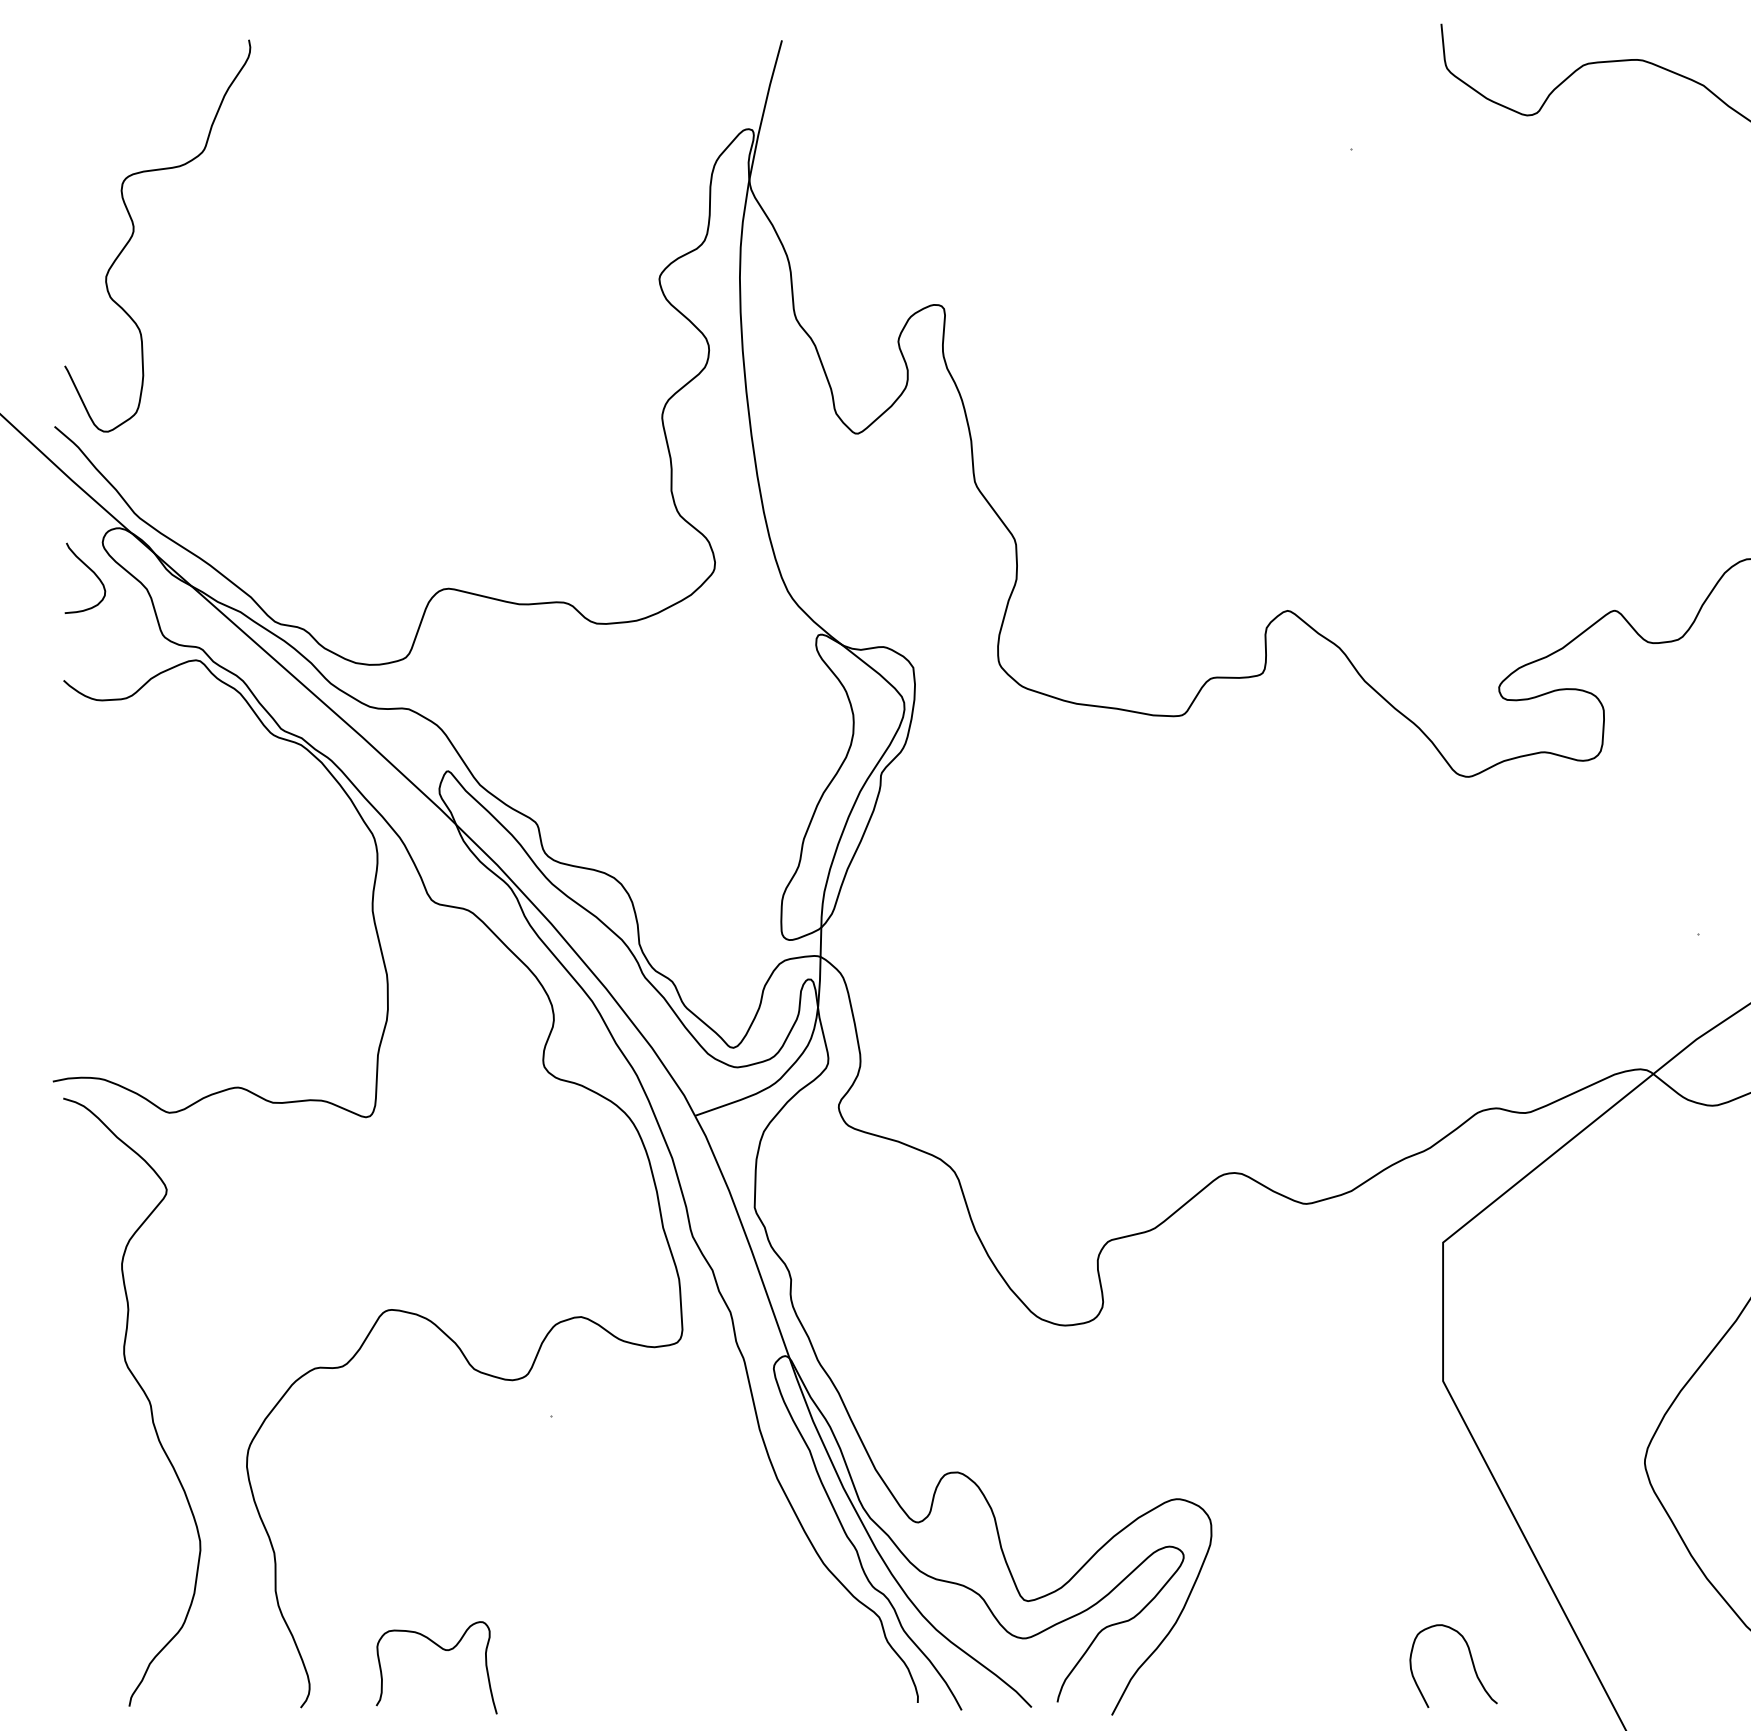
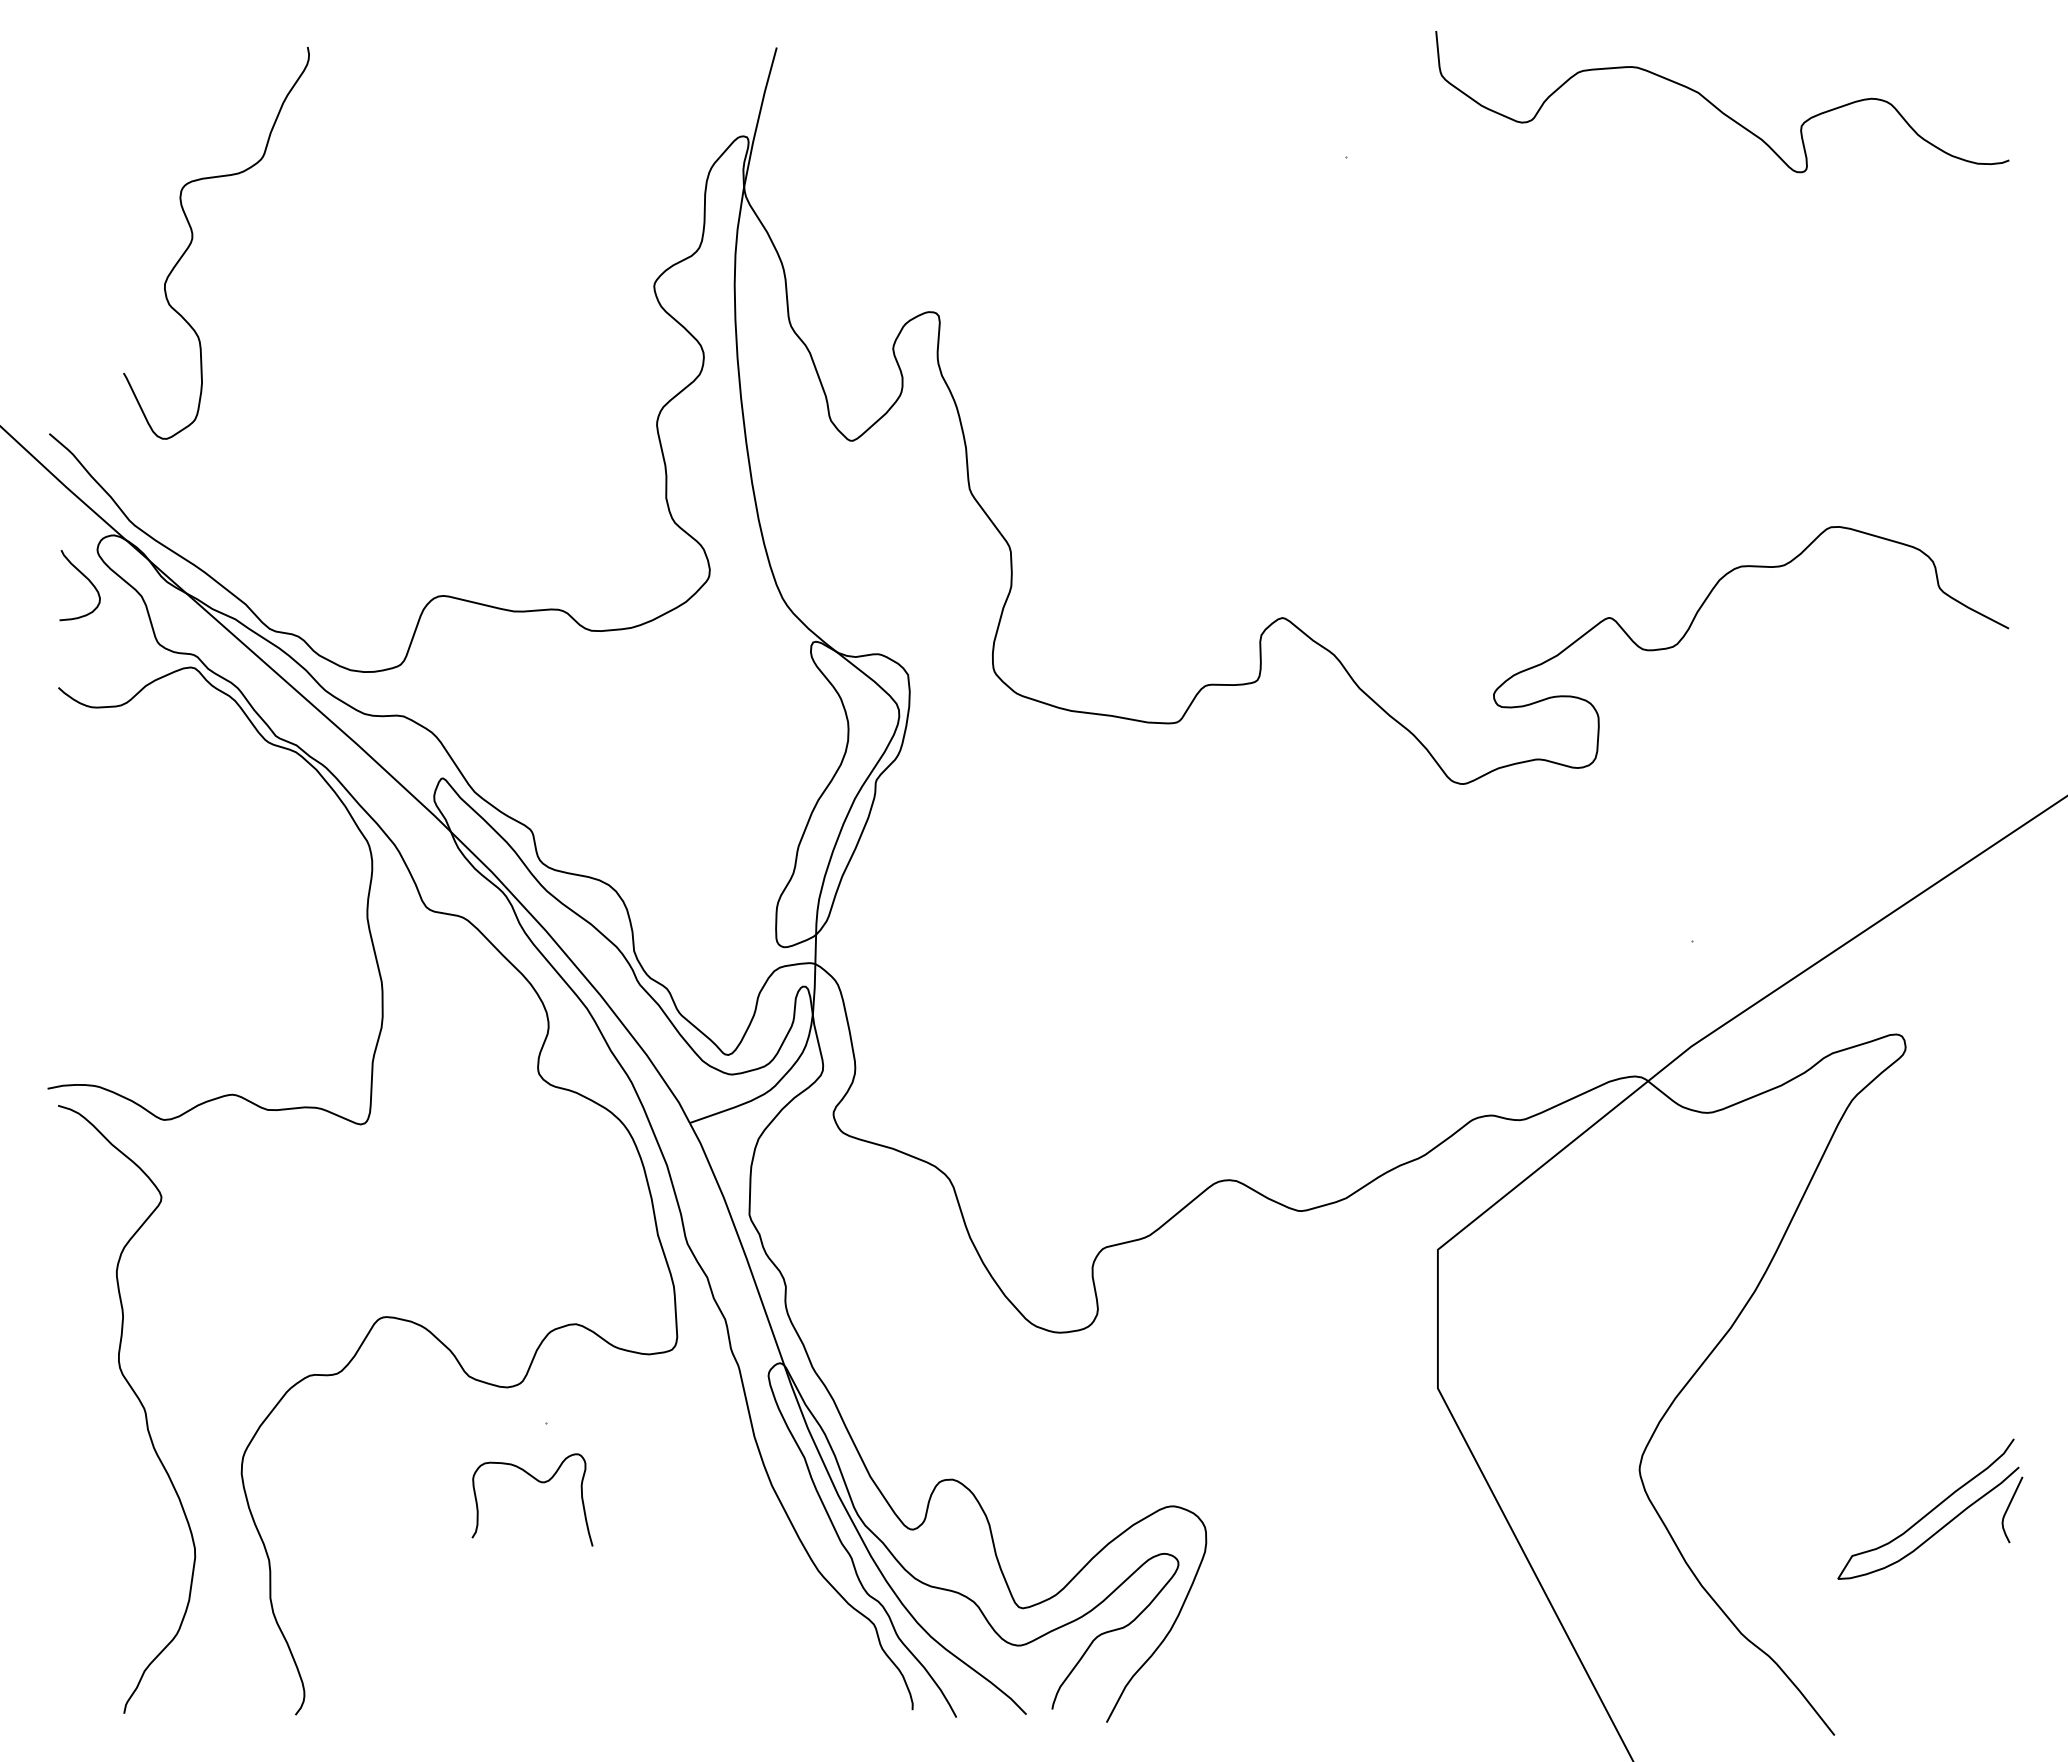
curve: (134, 231) -> (193, 238), moved
curve: (445, 1651) -> (541, 1483), moved
curve: (1470, 1659) -> (1465, 1666), removed

